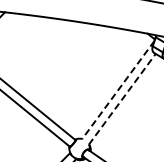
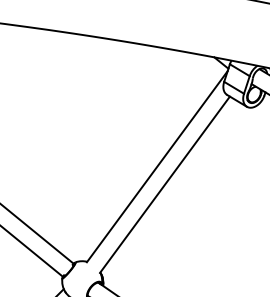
line: (118, 90) -> (157, 167), dashed -> solid
line: (122, 98) -> (165, 183), dashed -> solid

